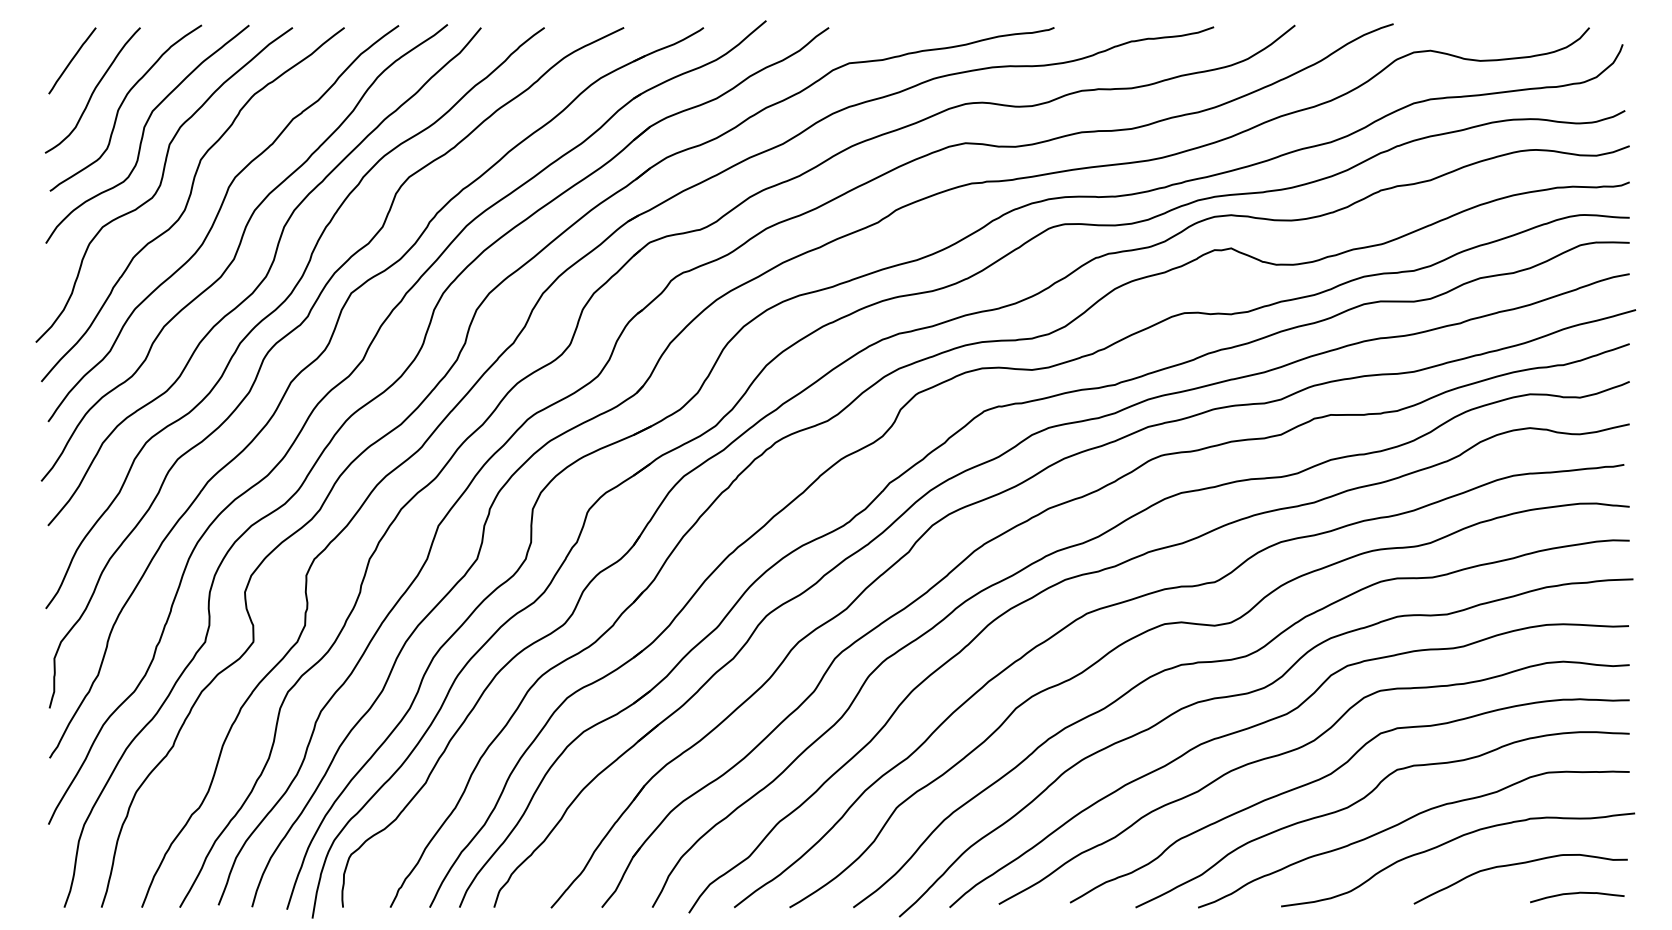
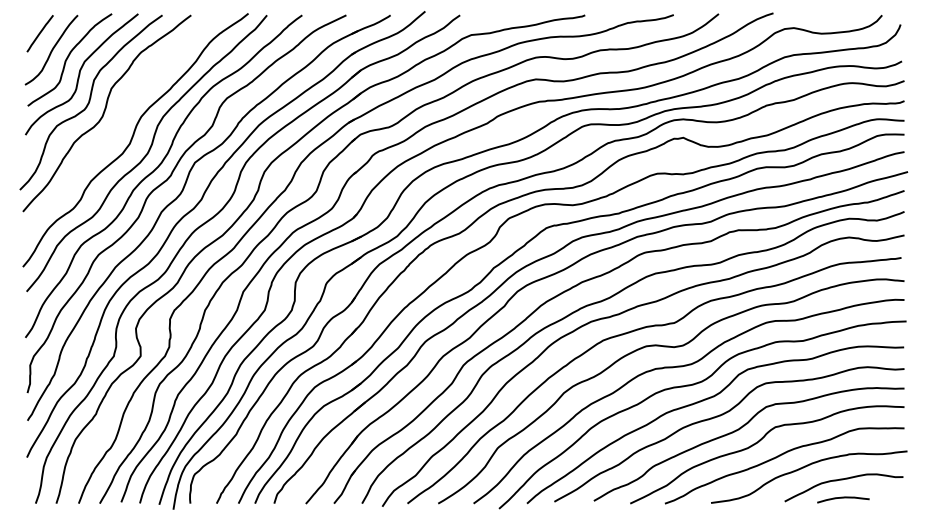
curve: (217, 220) -> (120, 122), removed
curve: (1577, 894) -> (843, 498), moved

